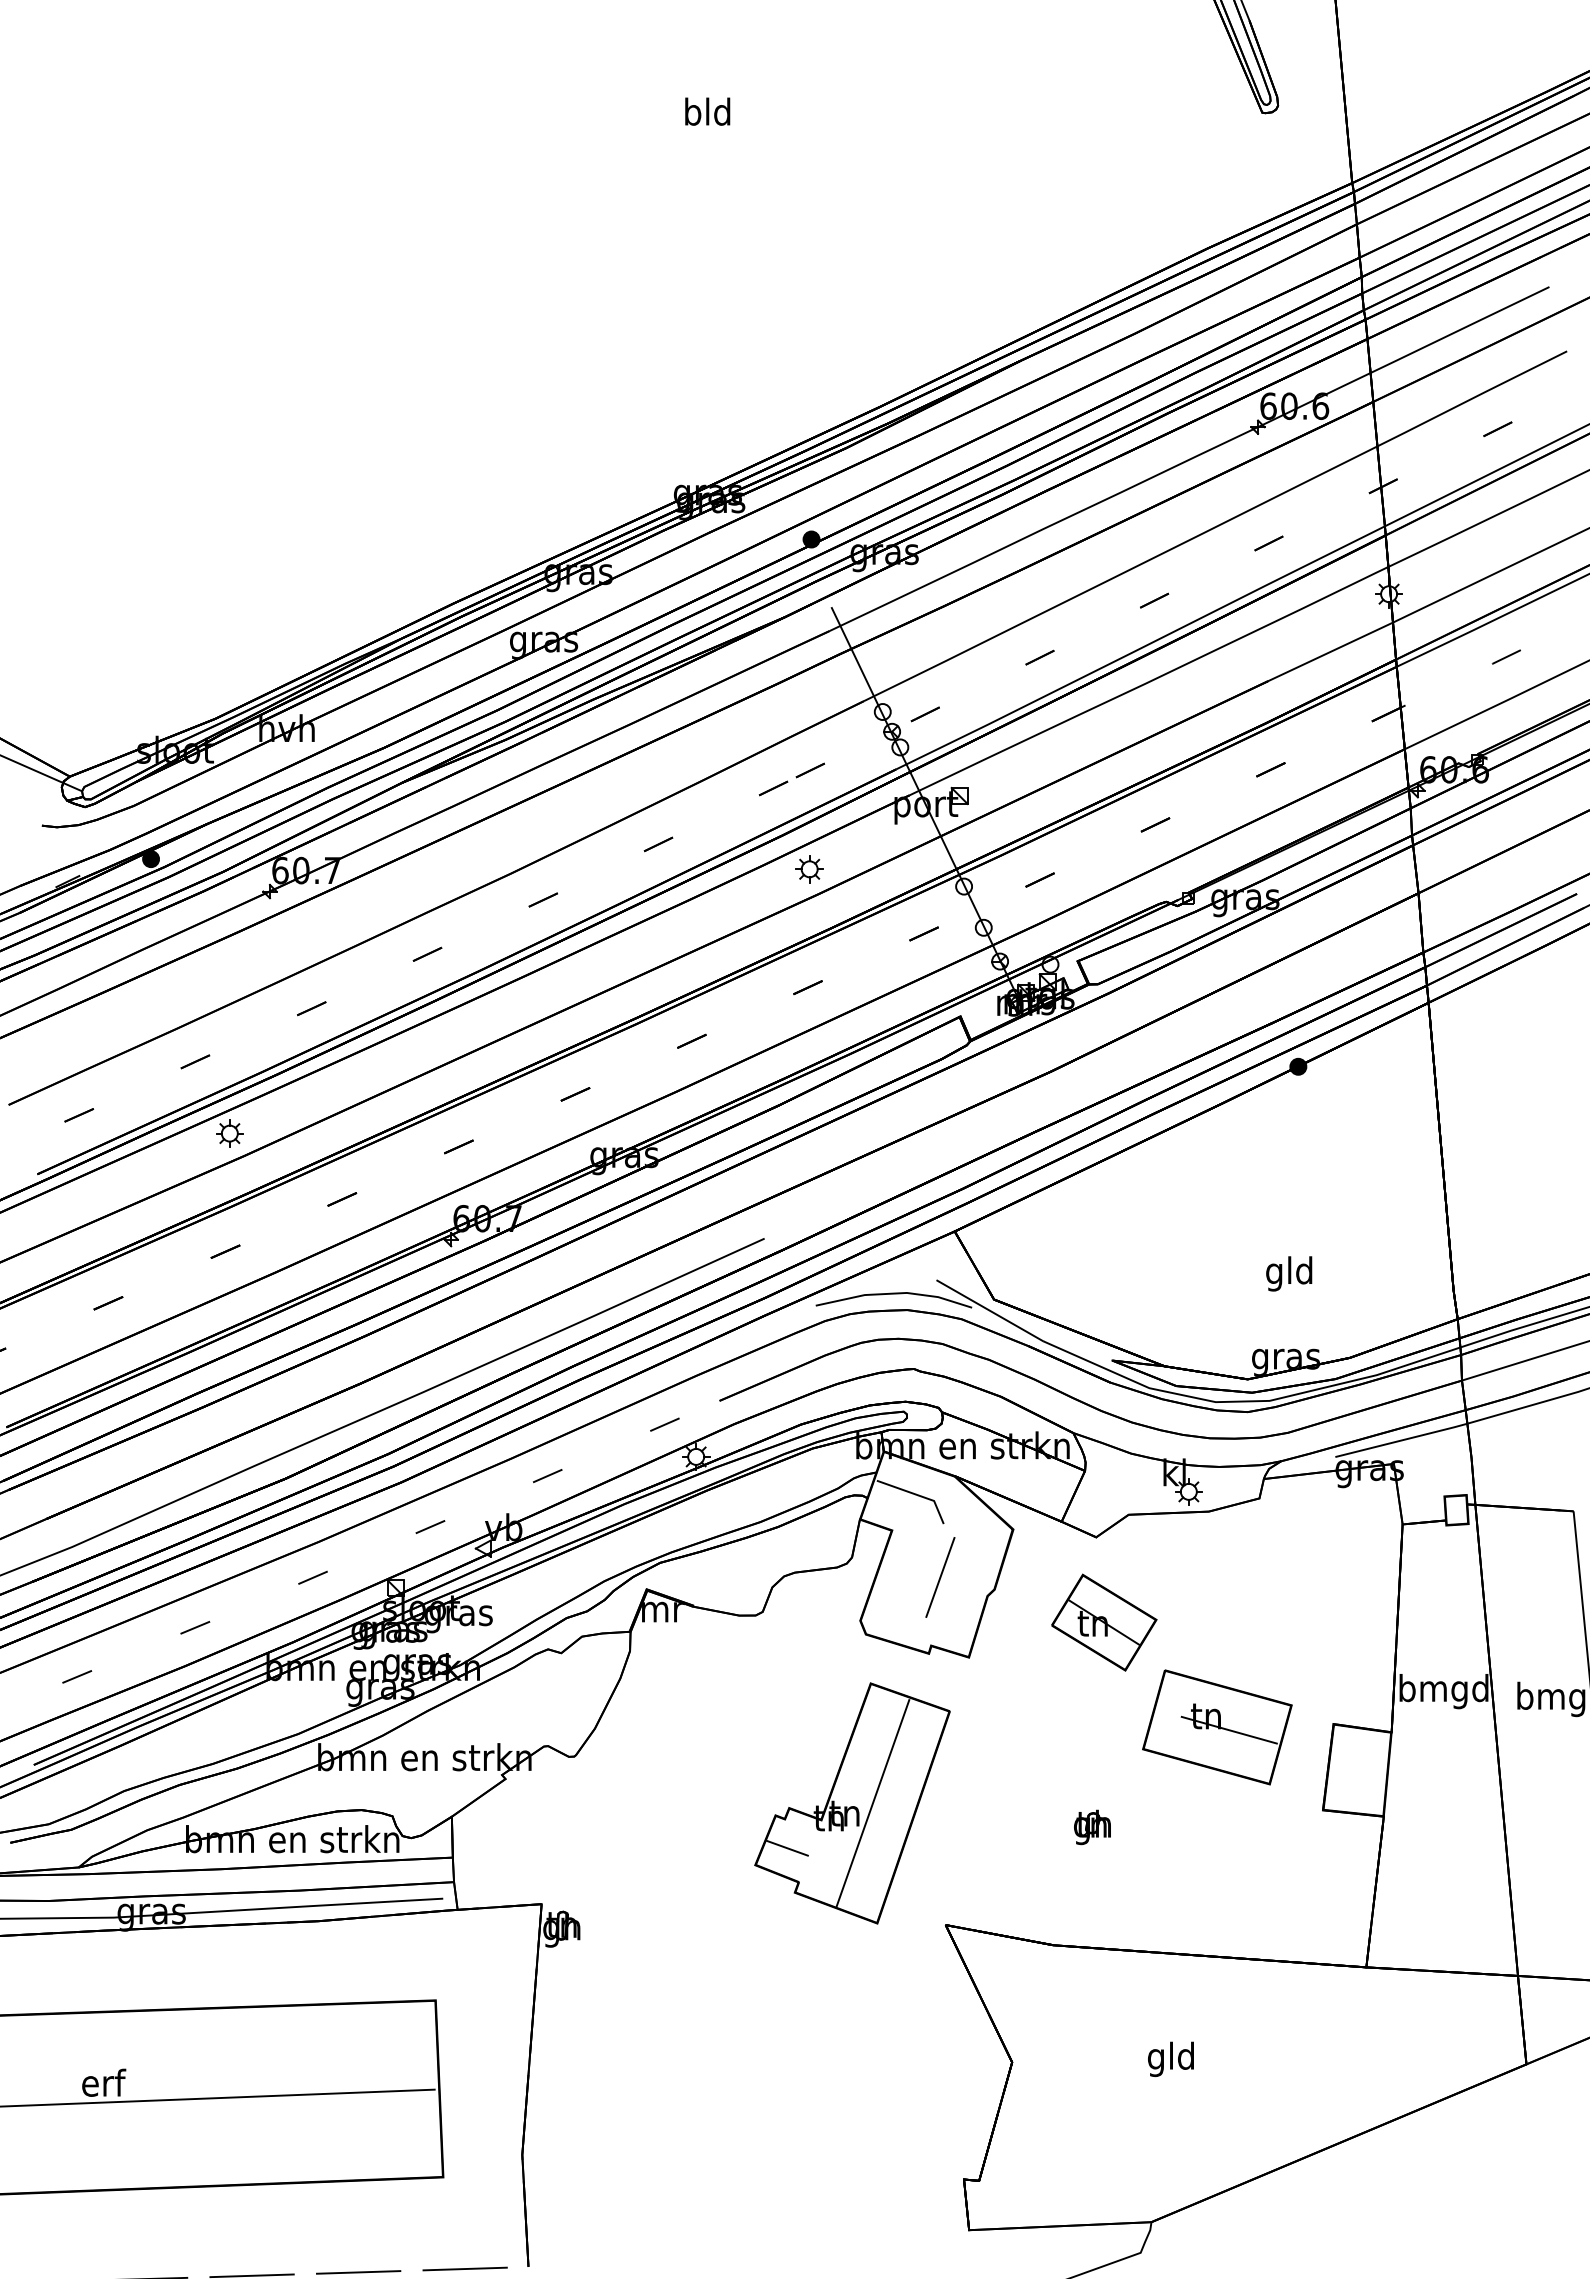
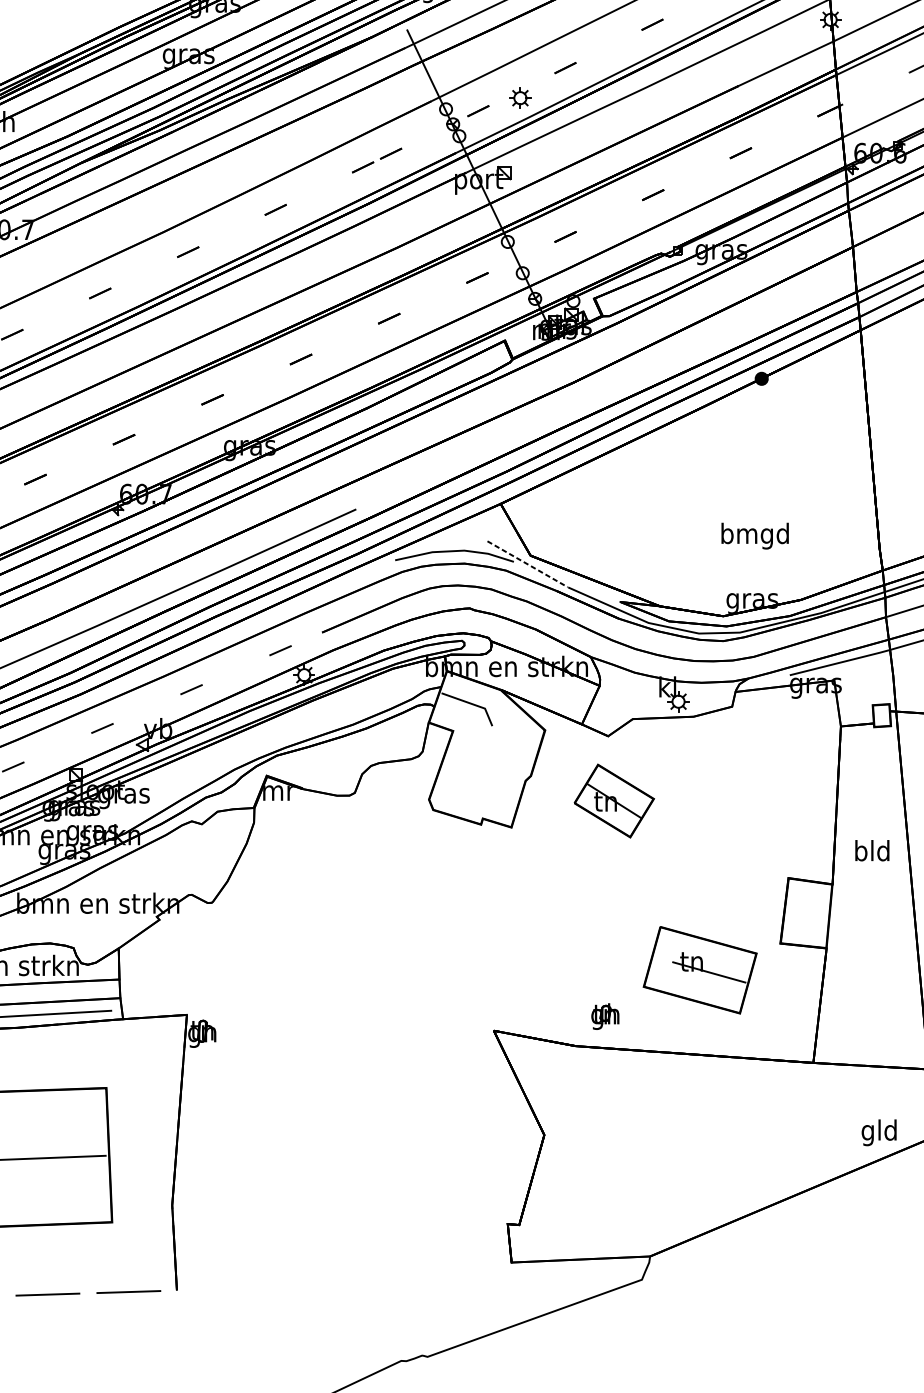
part: (809, 869) -> (520, 98), moved
text: (1289, 1273) -> (755, 535), gld -> bmgd
line: (990, 1310) -> (527, 563), solid -> dashed
line: (940, 1577) -> (489, 766), removed
text: (1443, 1691) -> (871, 853), bmgd -> bld
part: (1217, 1727) -> (700, 970), moved
part: (852, 1803) -> (423, 938), removed
part: (1092, 1827) -> (605, 1016), moved
text: (1170, 2058) -> (878, 1132), moved

